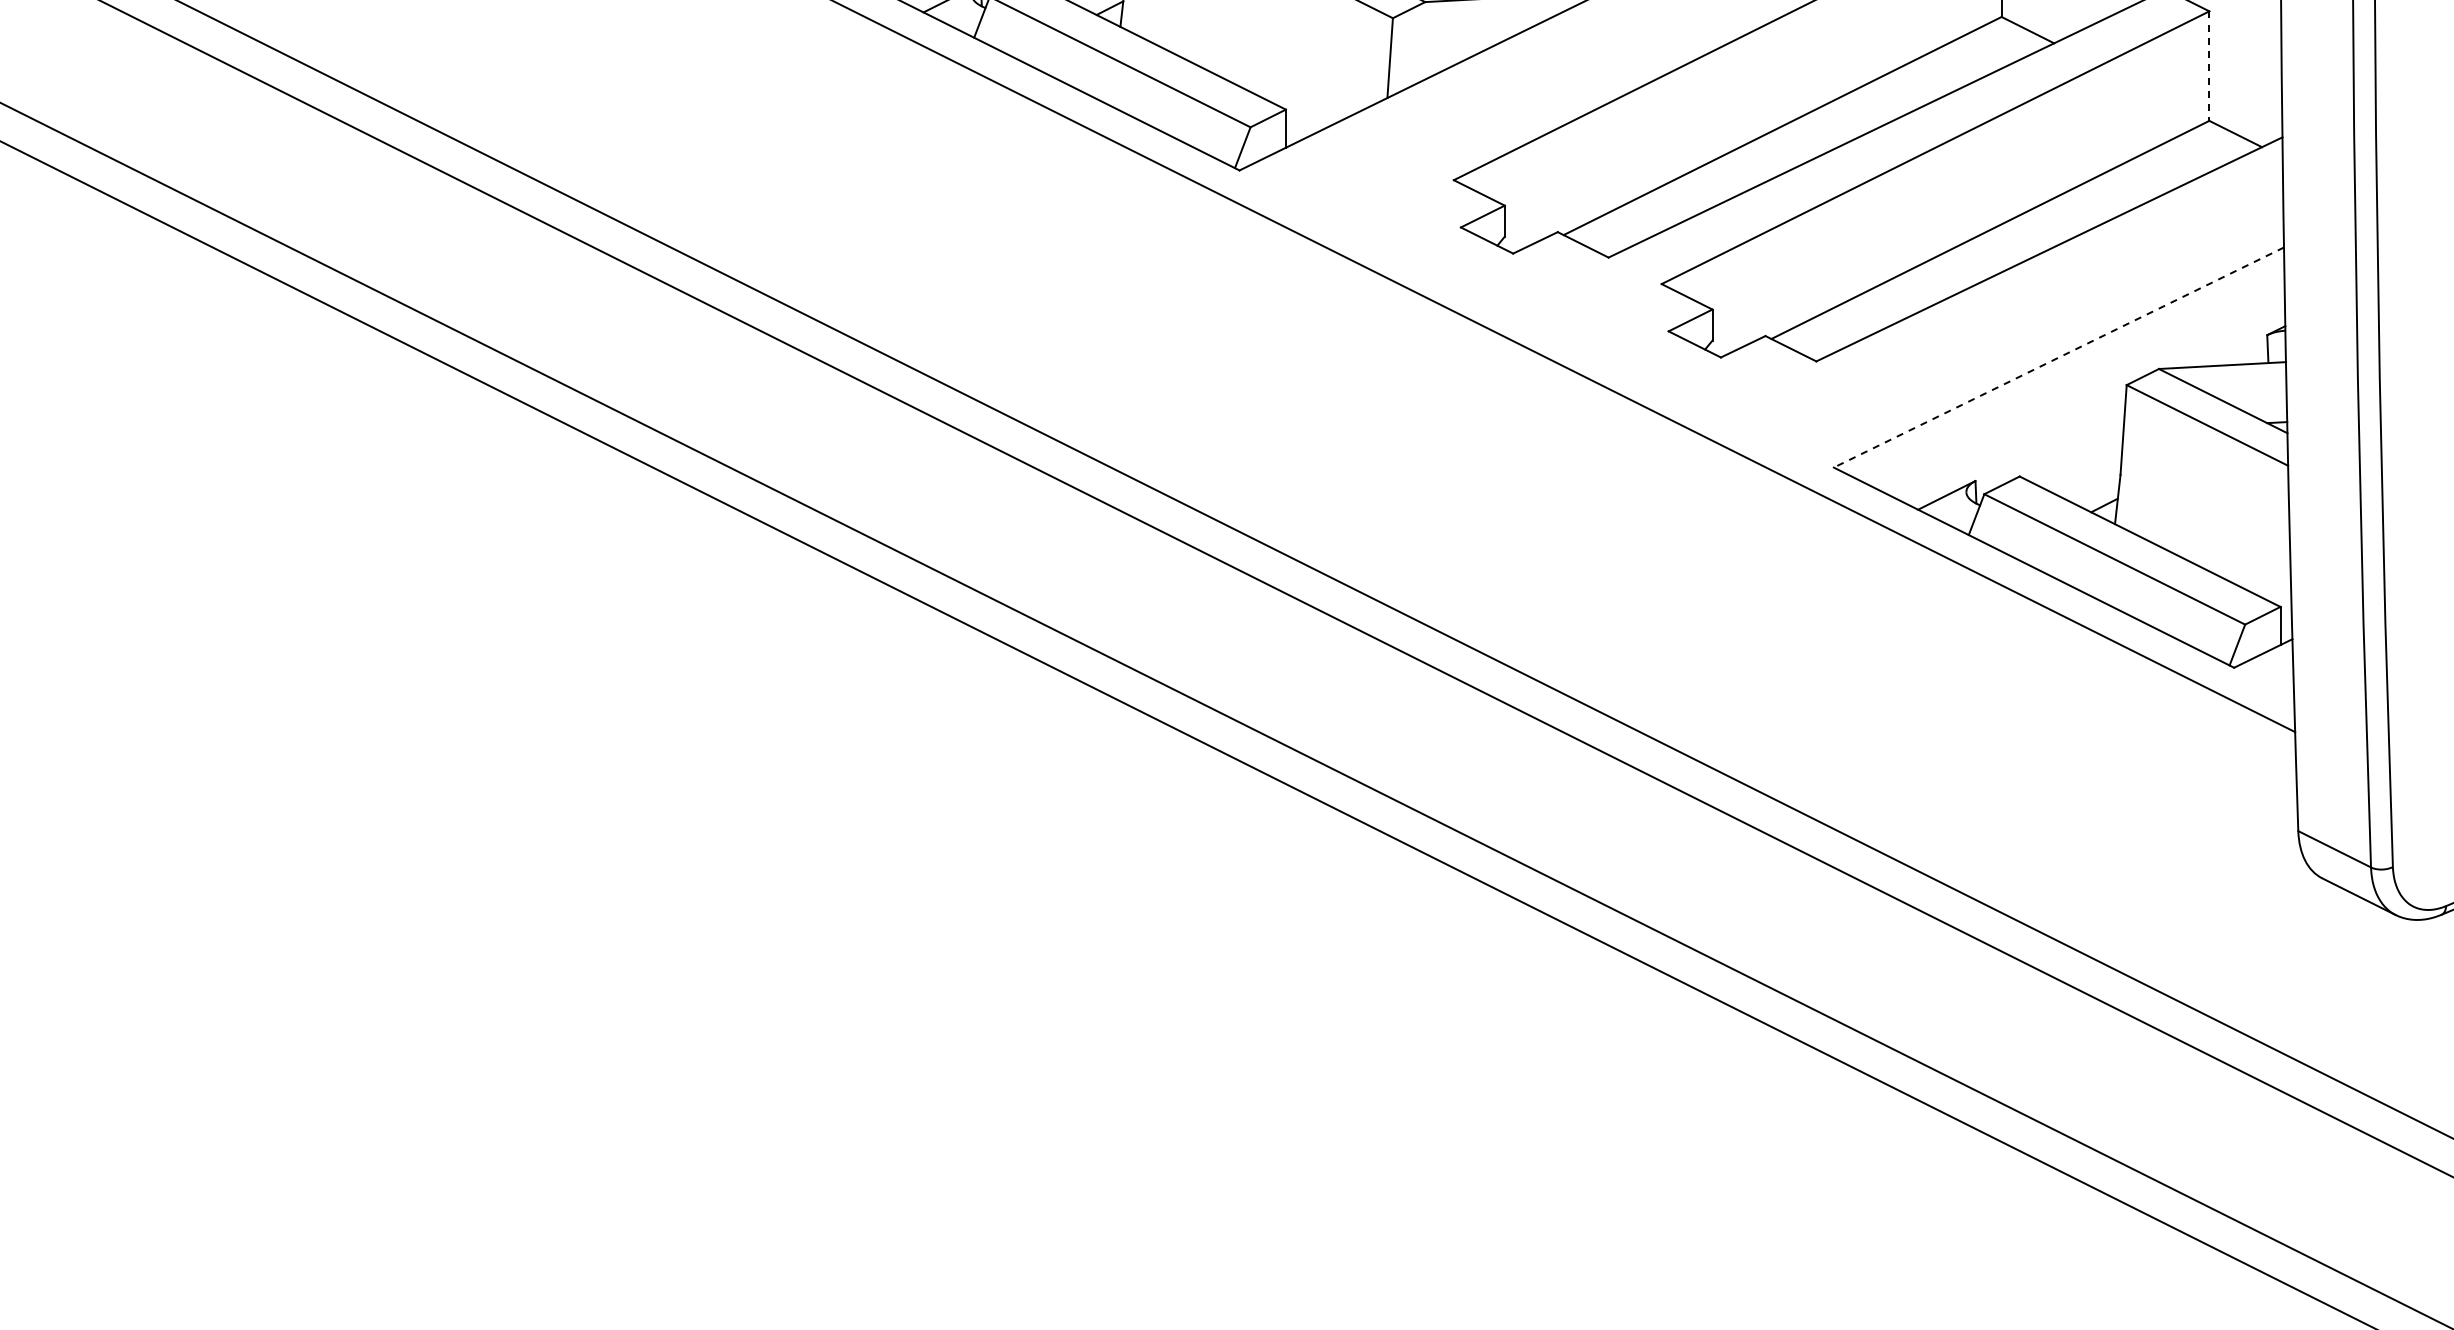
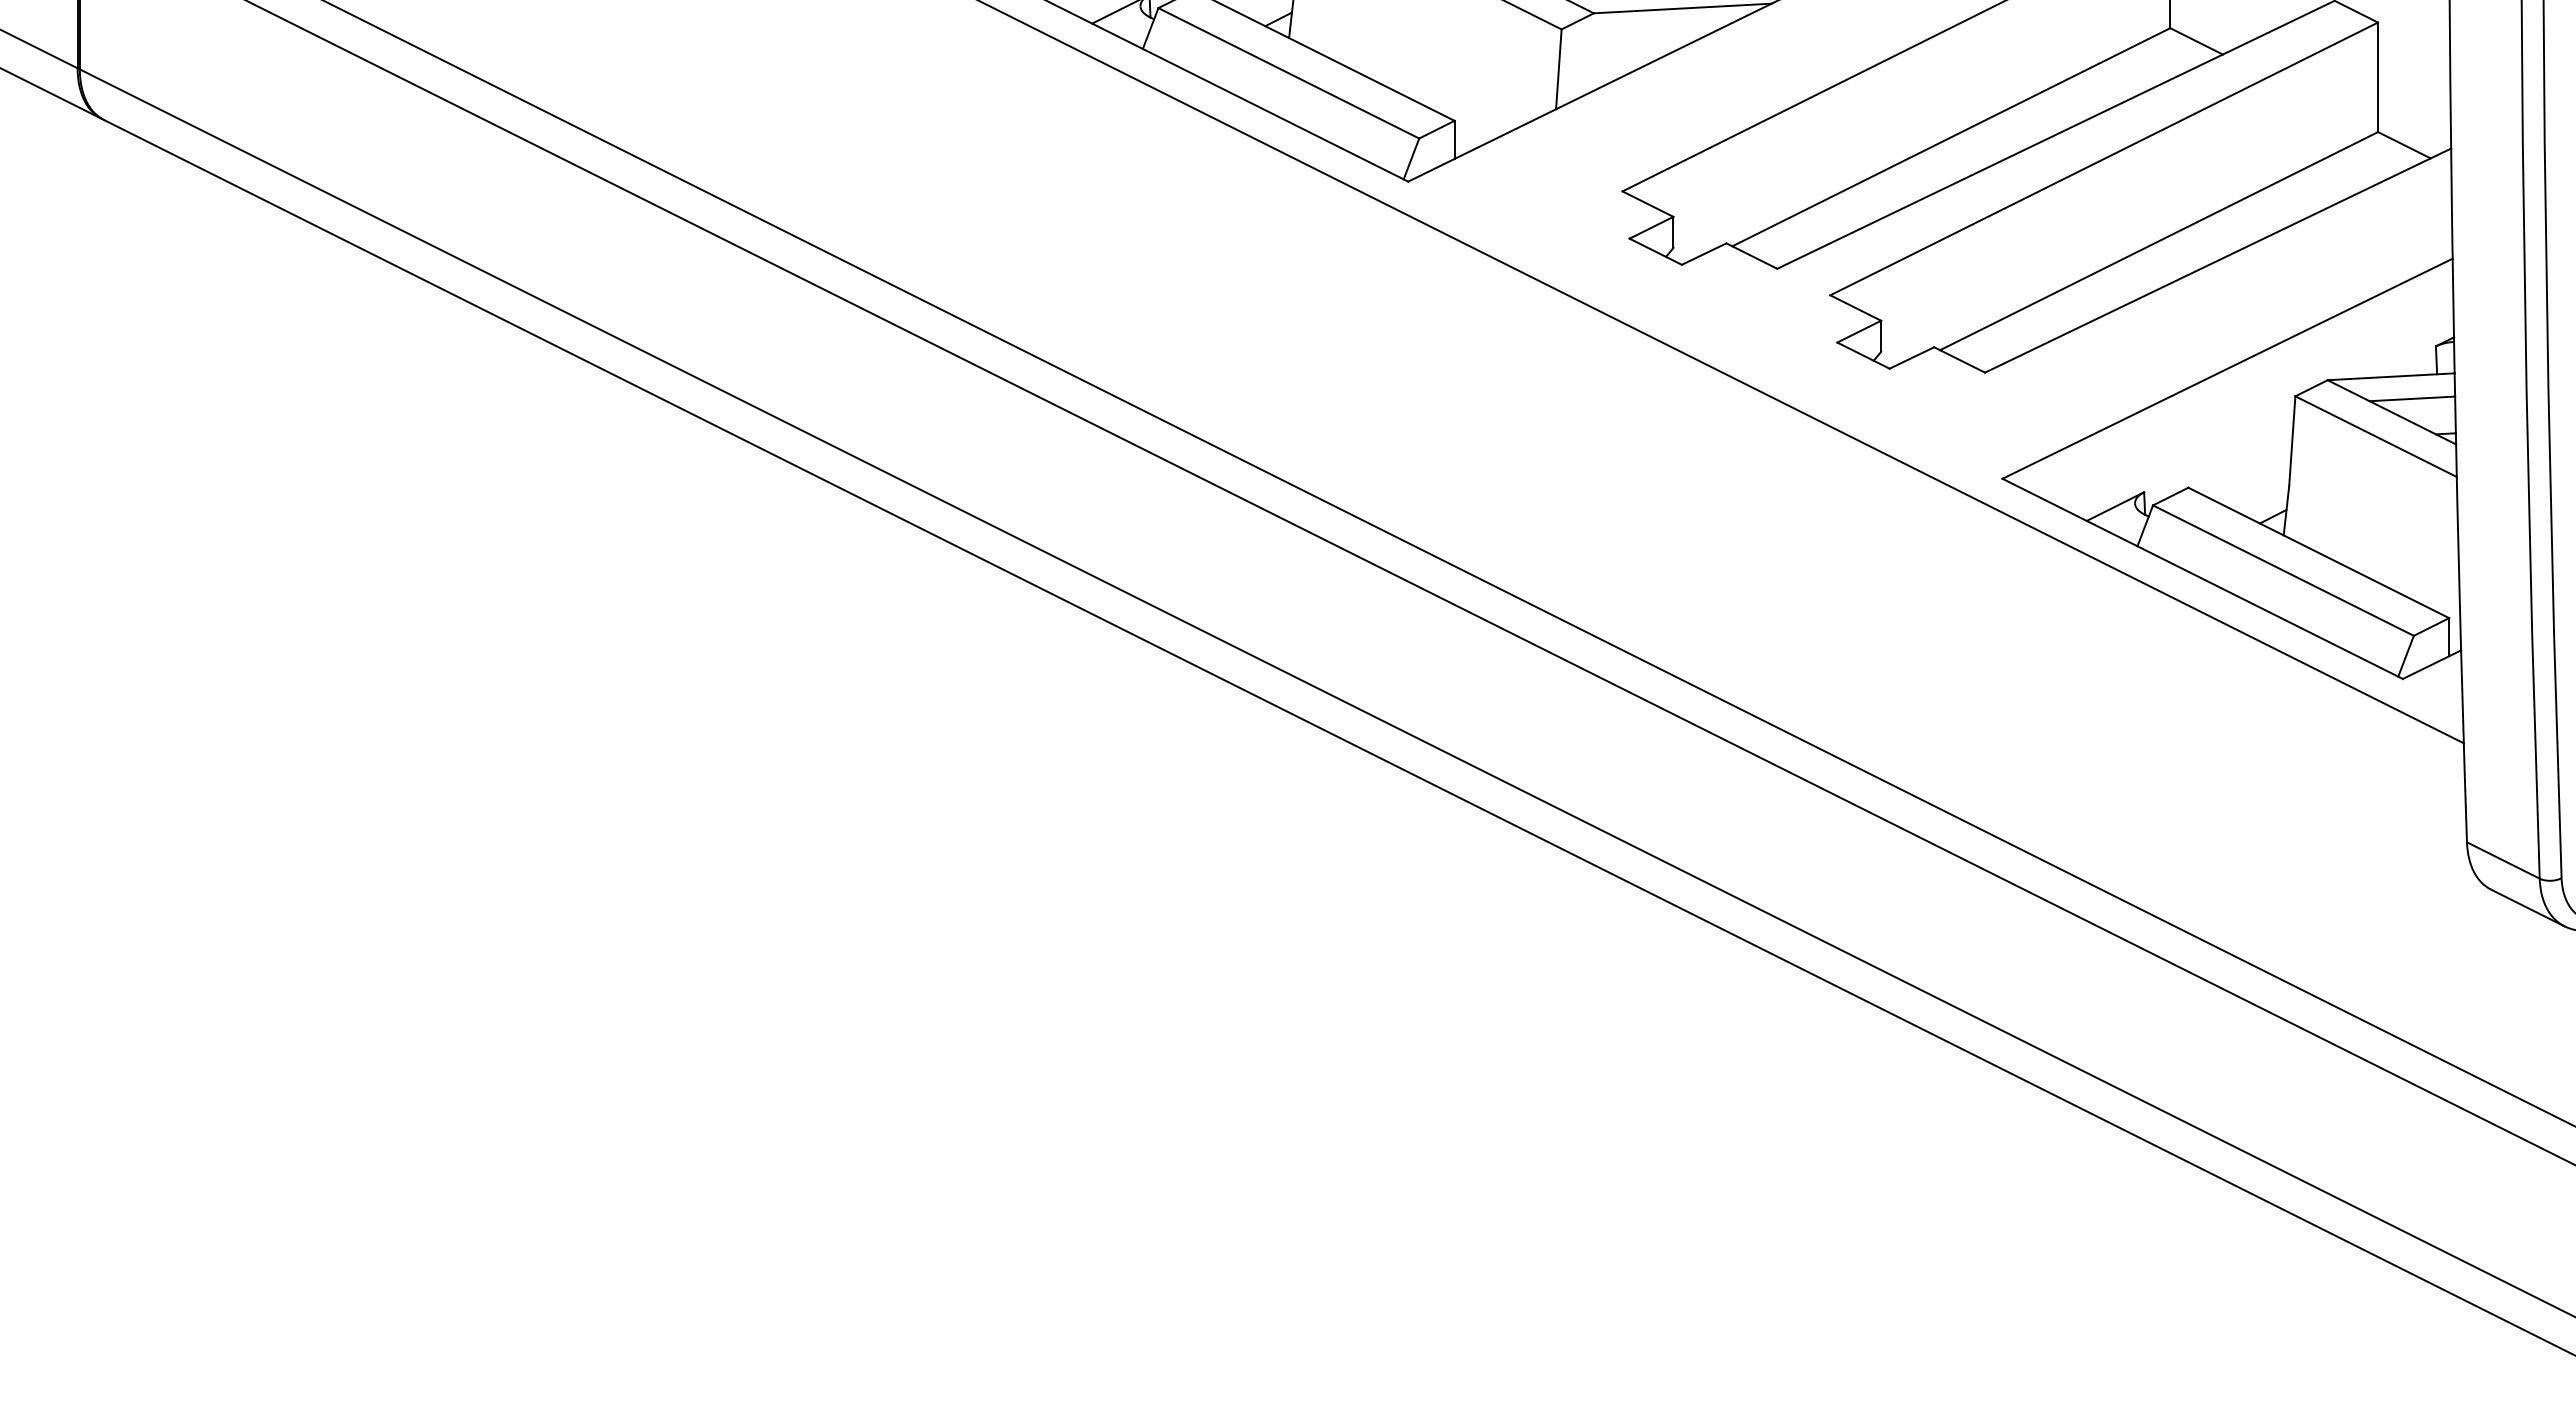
line: (2209, 66) -> (2378, 77), dashed -> solid
line: (2058, 357) -> (2227, 368), dashed -> solid
line: (2243, 387) -> (2412, 398), added

